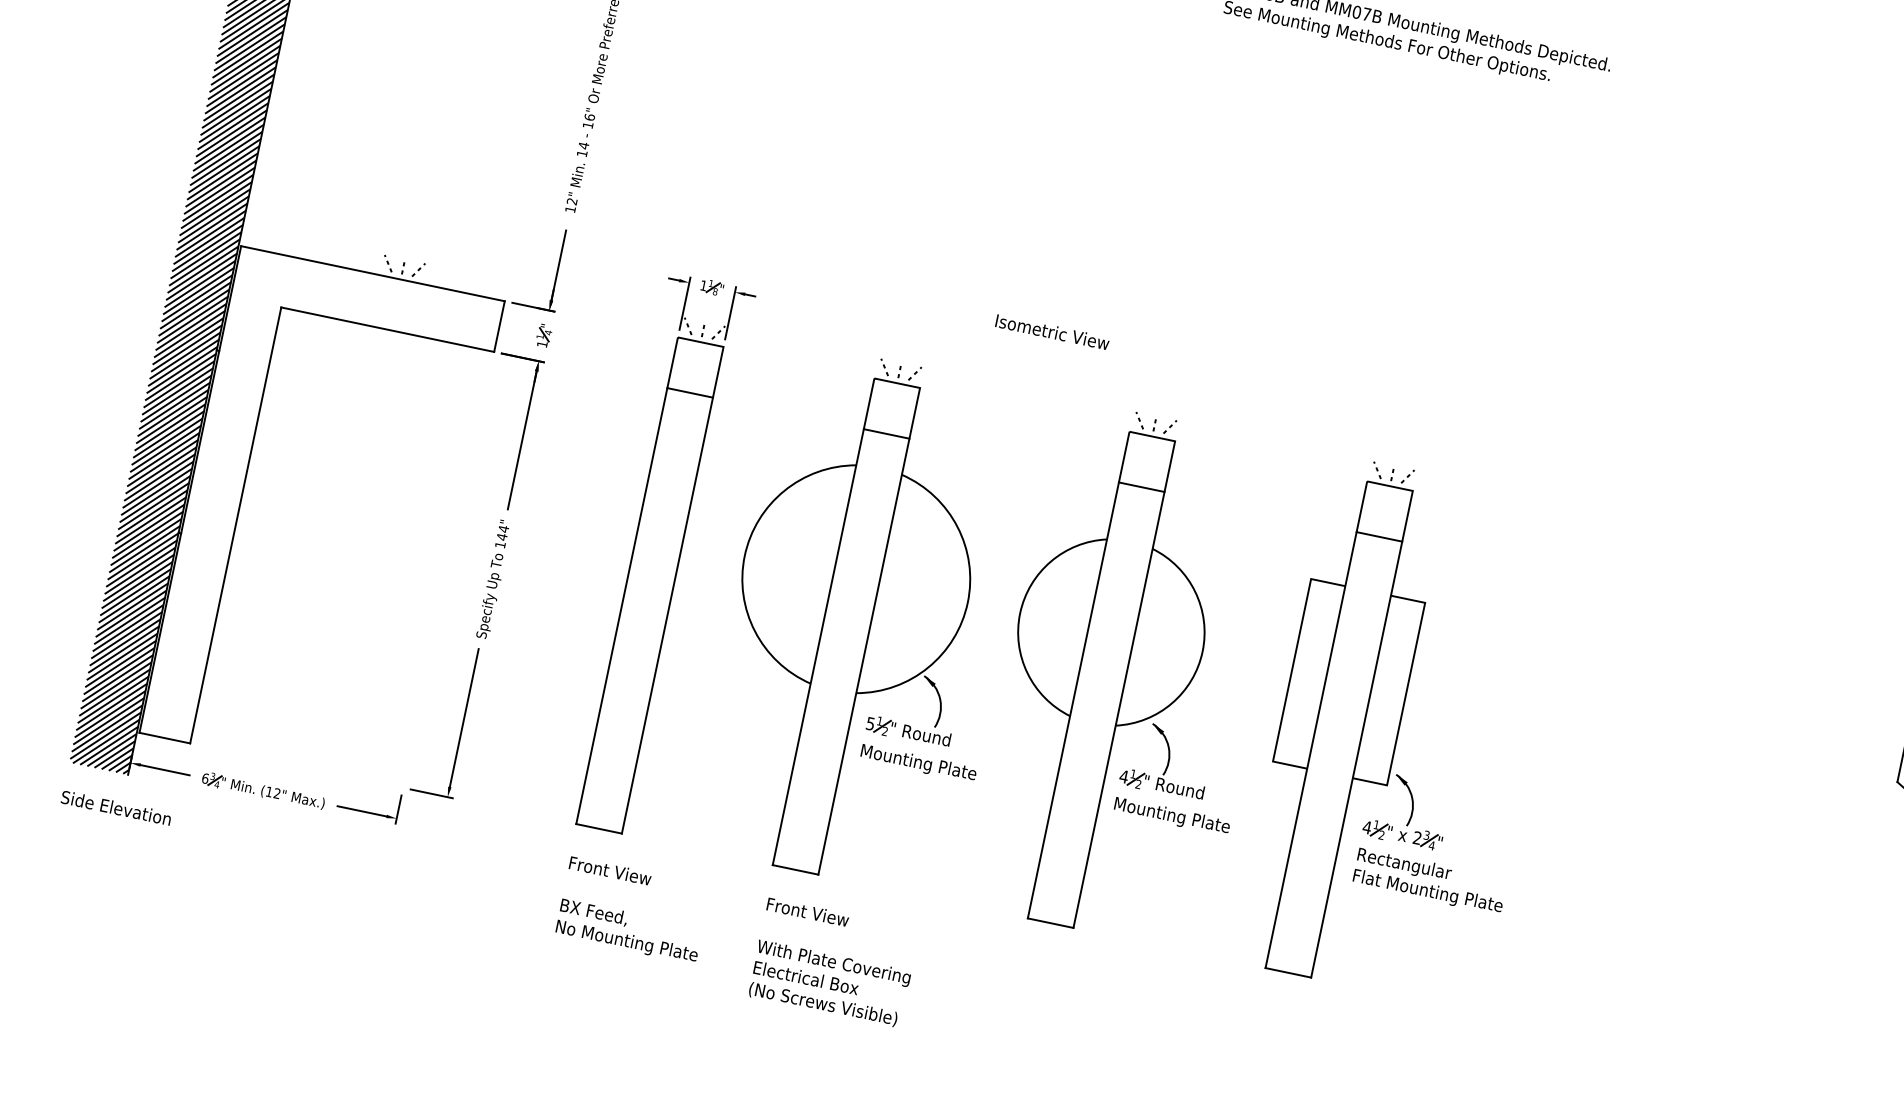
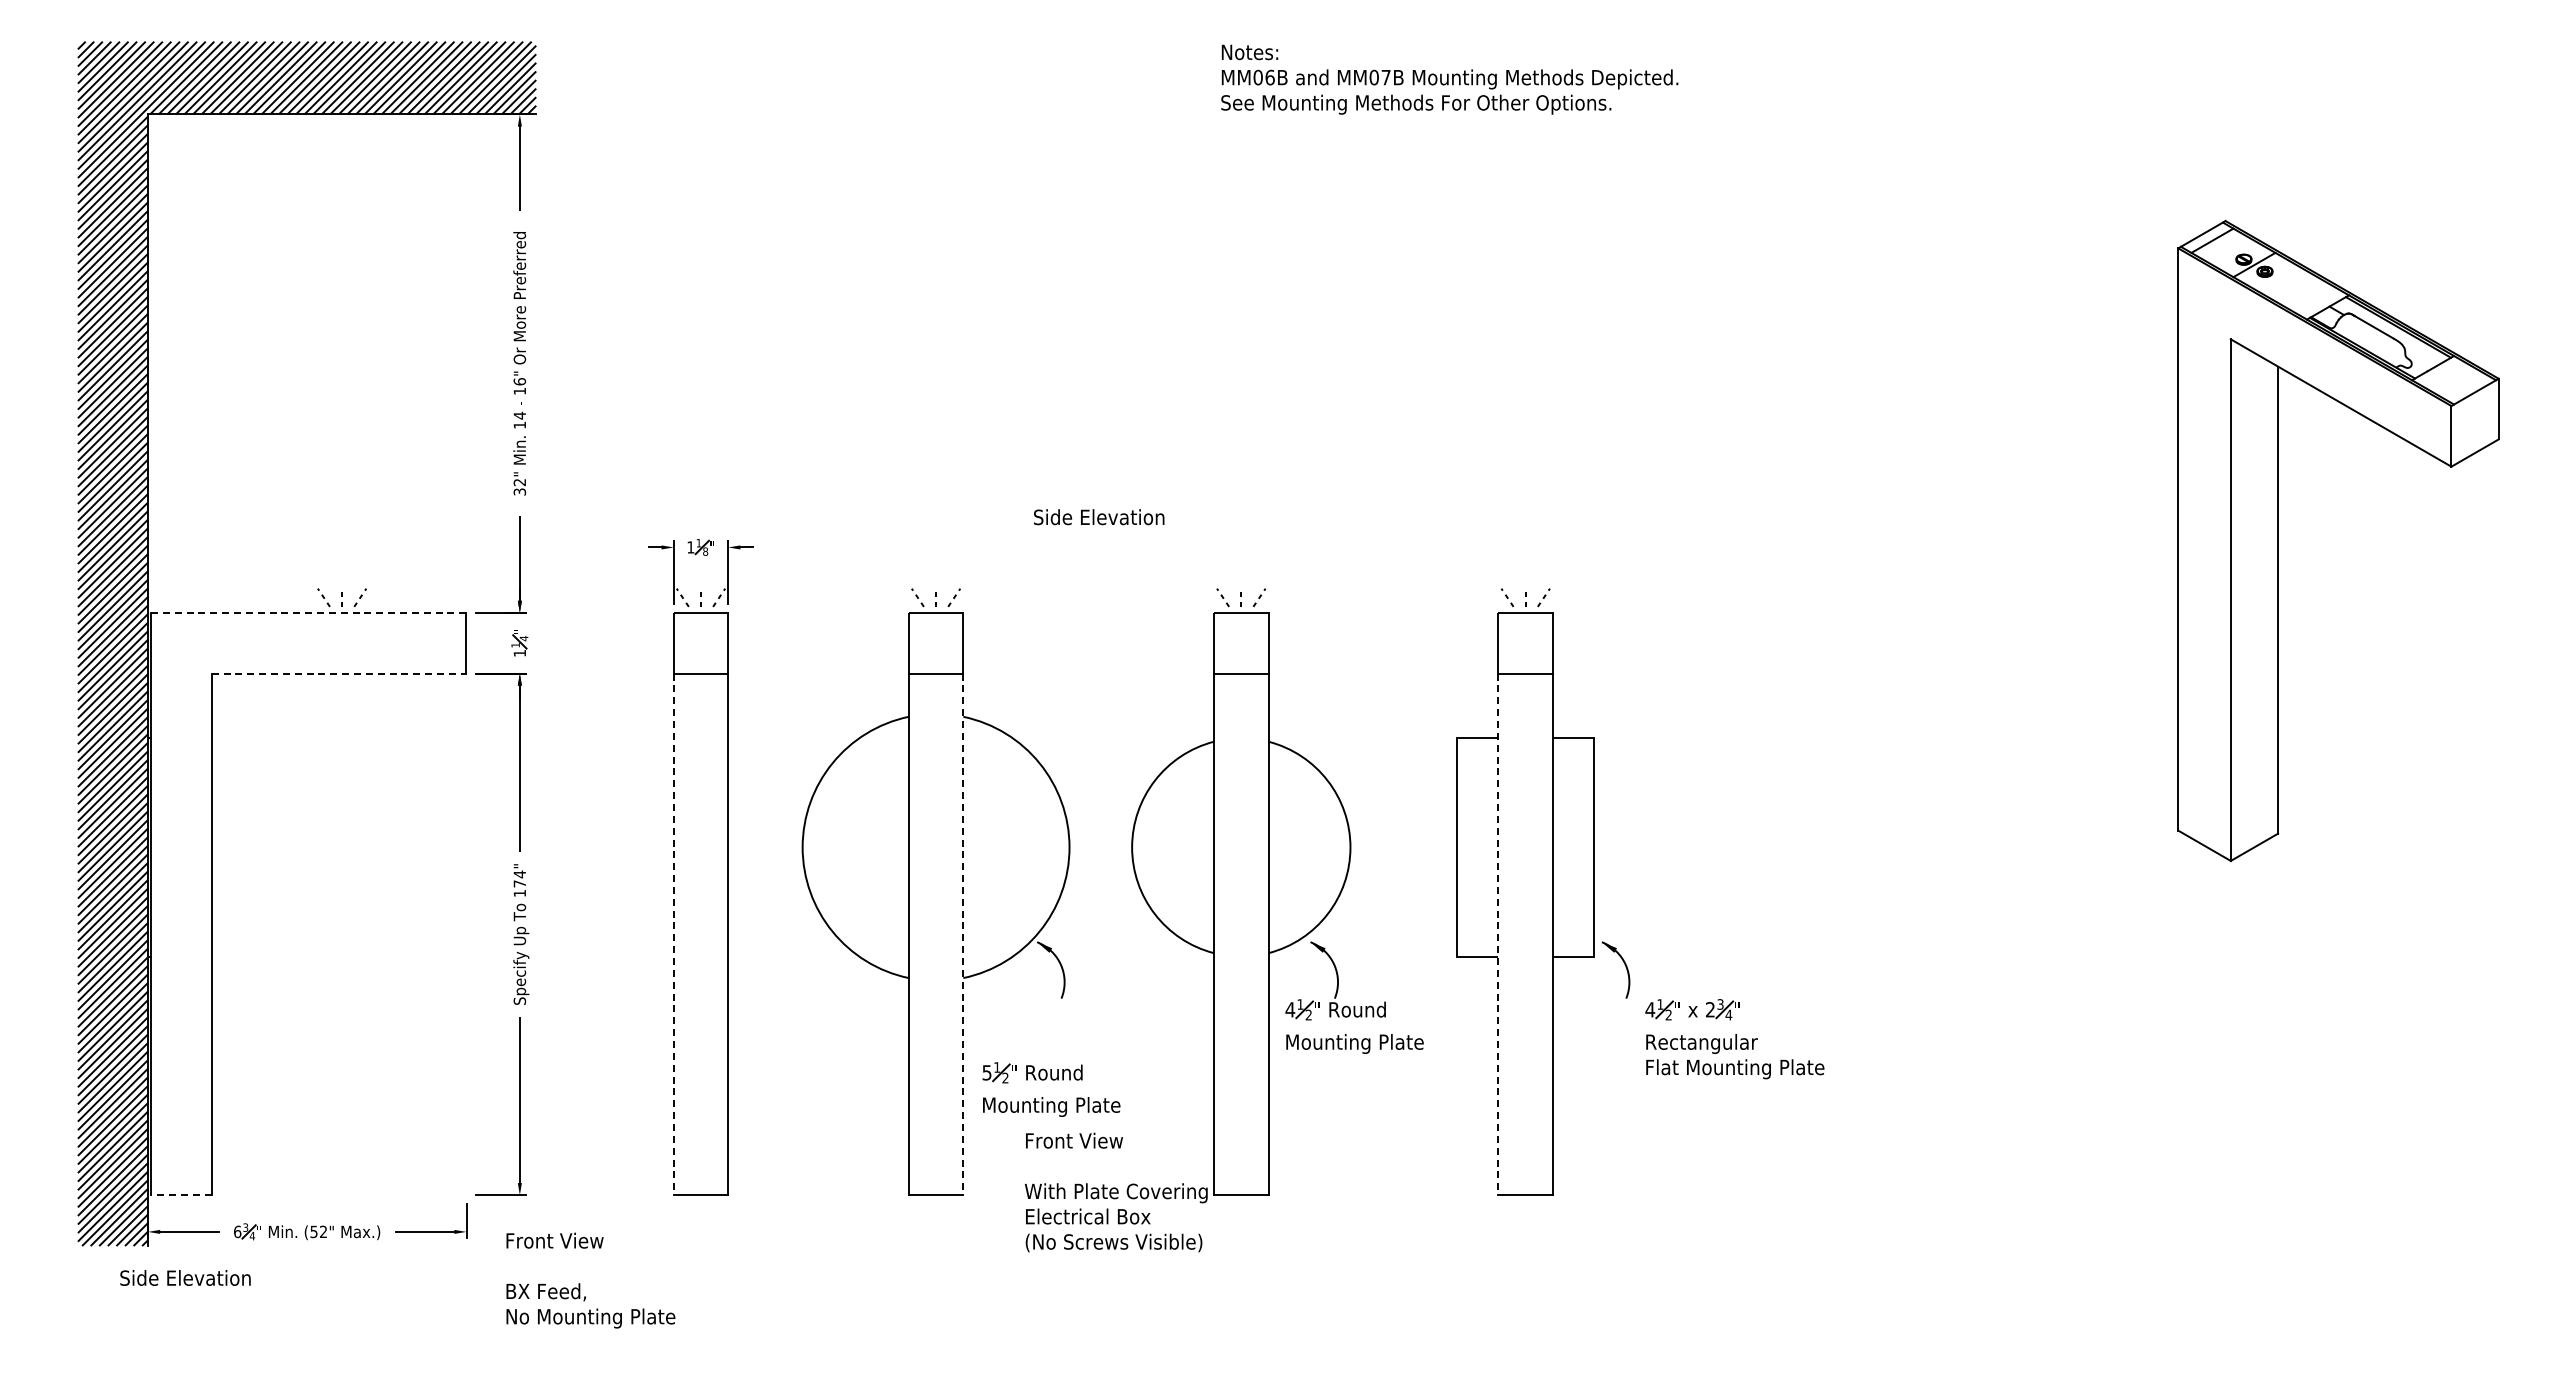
text: (570, 209) -> (519, 491), 12" -> 32"
line: (372, 273) -> (308, 612), solid -> dashed
line: (388, 329) -> (339, 673), solid -> dashed
text: (1052, 332) -> (1101, 517), Isometric View -> Side Elevation
text: (501, 536) -> (519, 883), 144" -> 174"
line: (621, 606) -> (673, 934), solid -> dashed
line: (864, 656) -> (963, 934), solid -> dashed
line: (164, 738) -> (180, 1195), solid -> dashed
part: (923, 741) -> (1052, 1080), moved
line: (1311, 750) -> (1498, 934), solid -> dashed
text: (268, 791) -> (313, 1231), (12" -> (52"
text: (116, 807) -> (185, 1277), moved
part: (1432, 867) -> (1734, 1039), moved
text: (633, 910) -> (590, 1280), moved
text: (833, 962) -> (1115, 1192), moved

